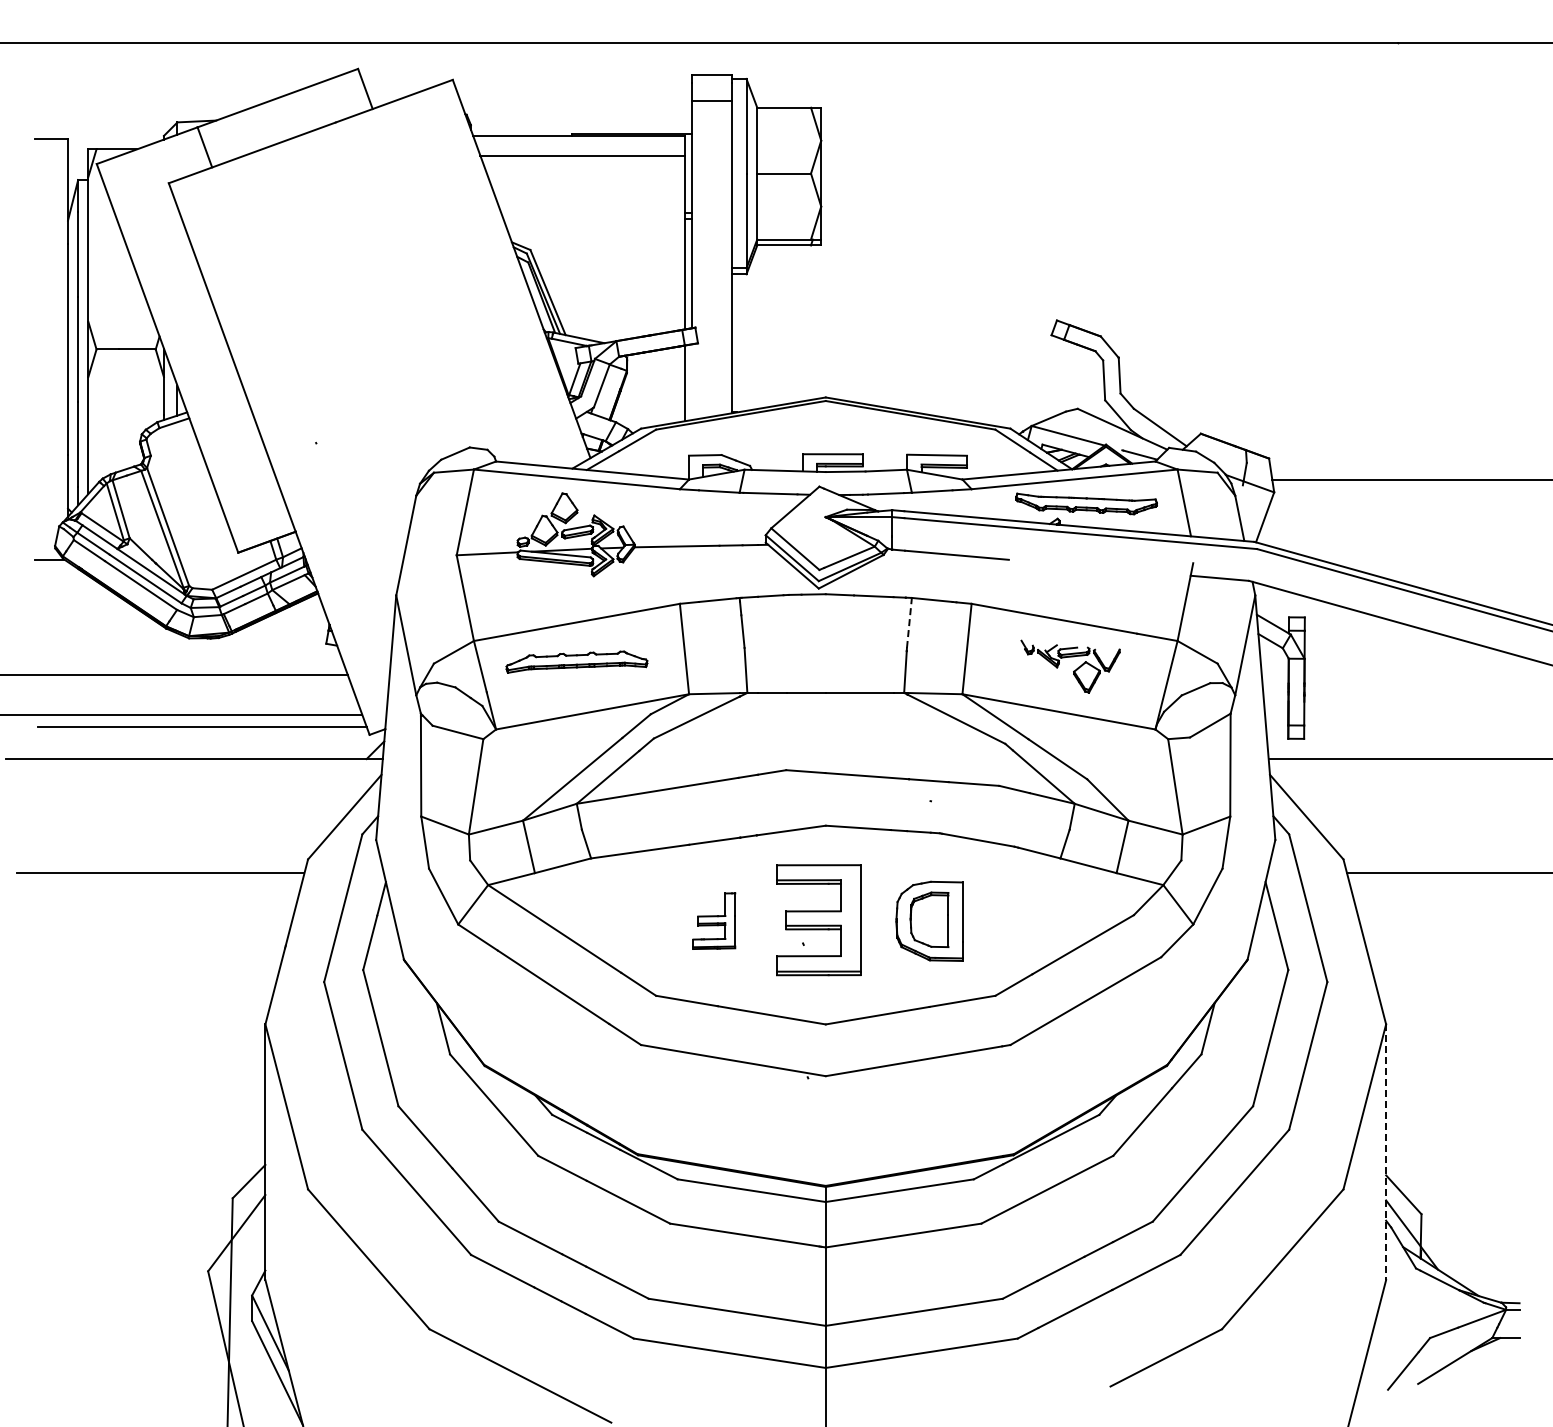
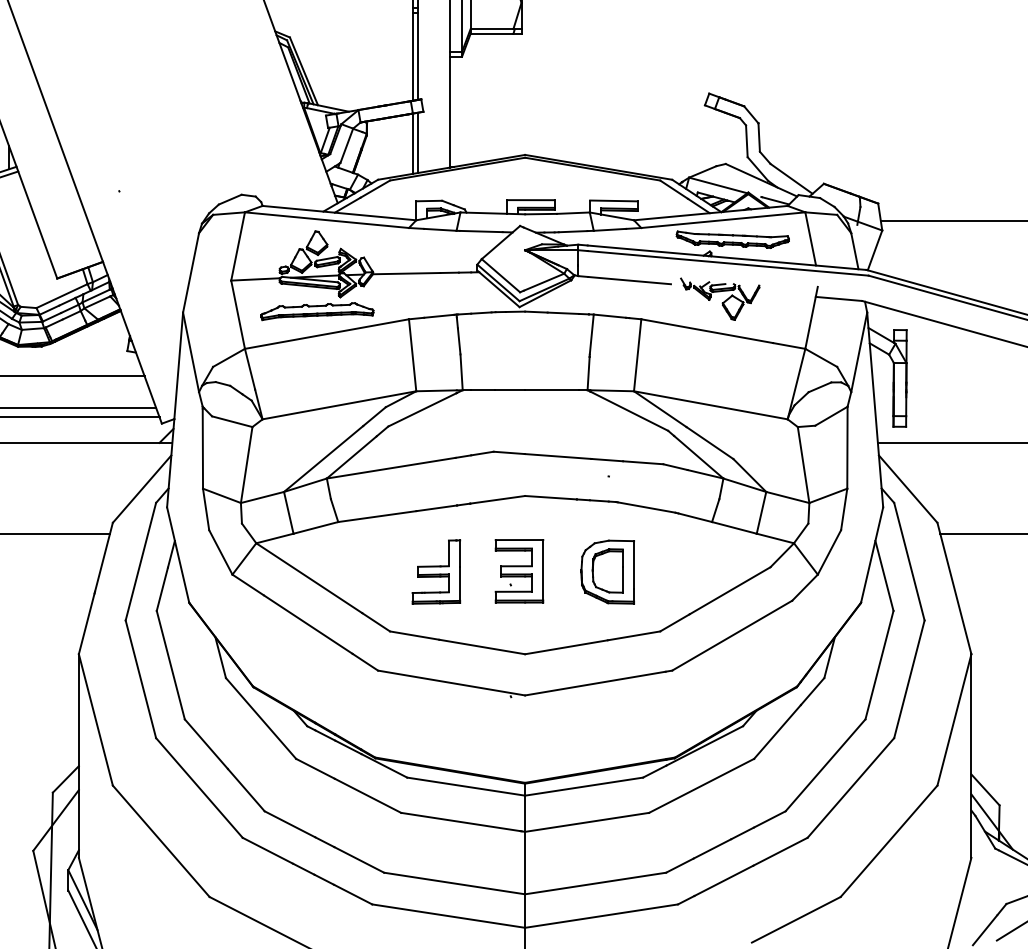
line: (691, 382) -> (418, 143), added
line: (909, 622) -> (591, 334), dashed -> solid
part: (576, 661) -> (317, 311), moved
part: (1070, 666) -> (720, 299), moved
part: (714, 920) -> (436, 571), size x1.43
part: (818, 920) -> (519, 571), size x0.71
line: (1386, 1152) -> (971, 756), dashed -> solid

